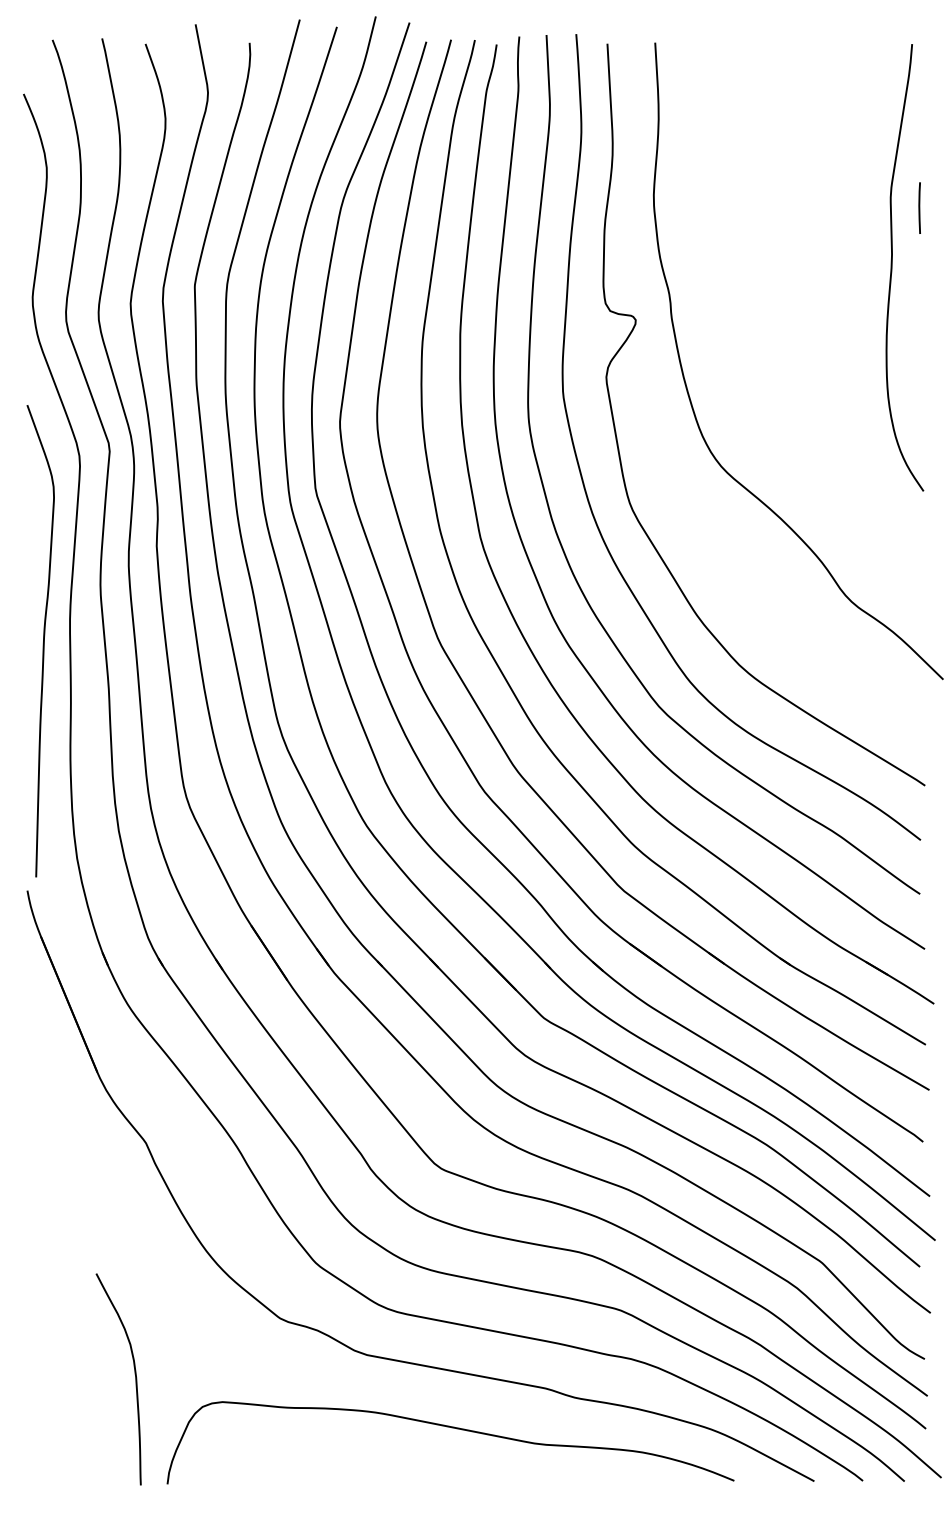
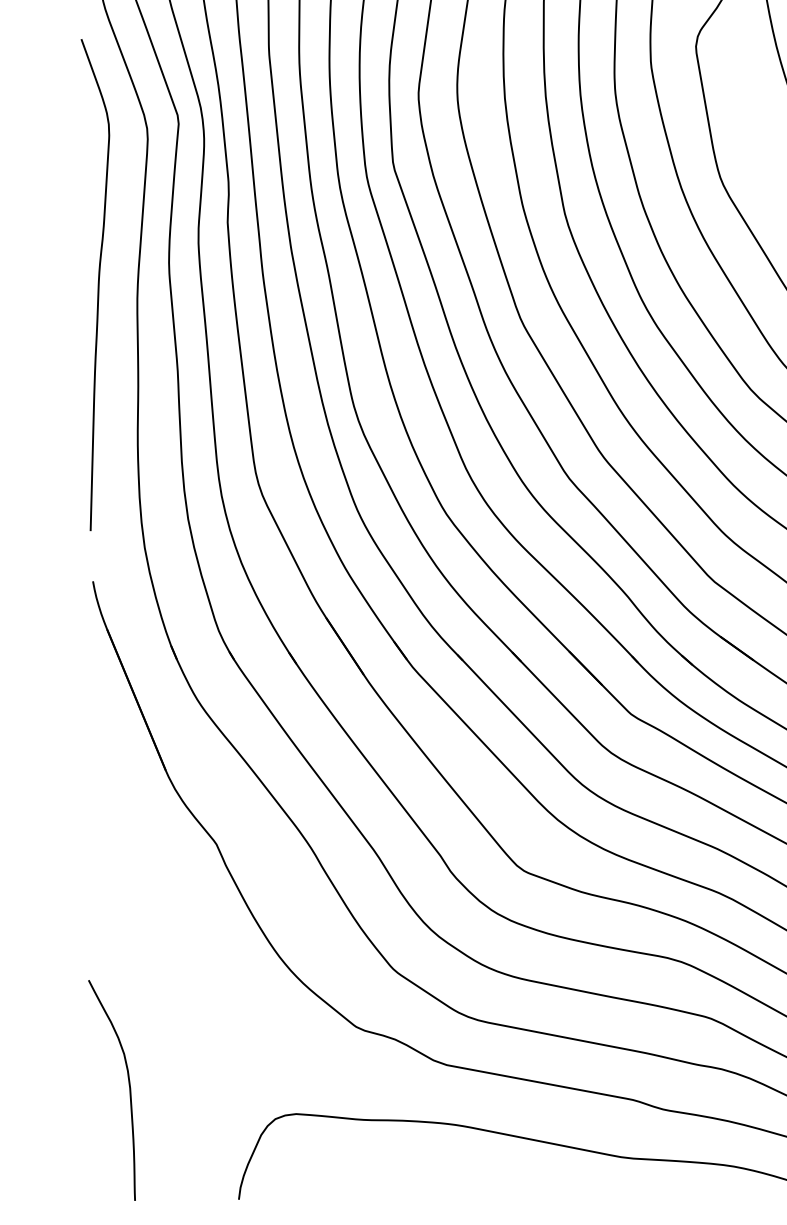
curve: (42, 643) -> (97, 287), moved
curve: (134, 1374) -> (128, 1085), moved

